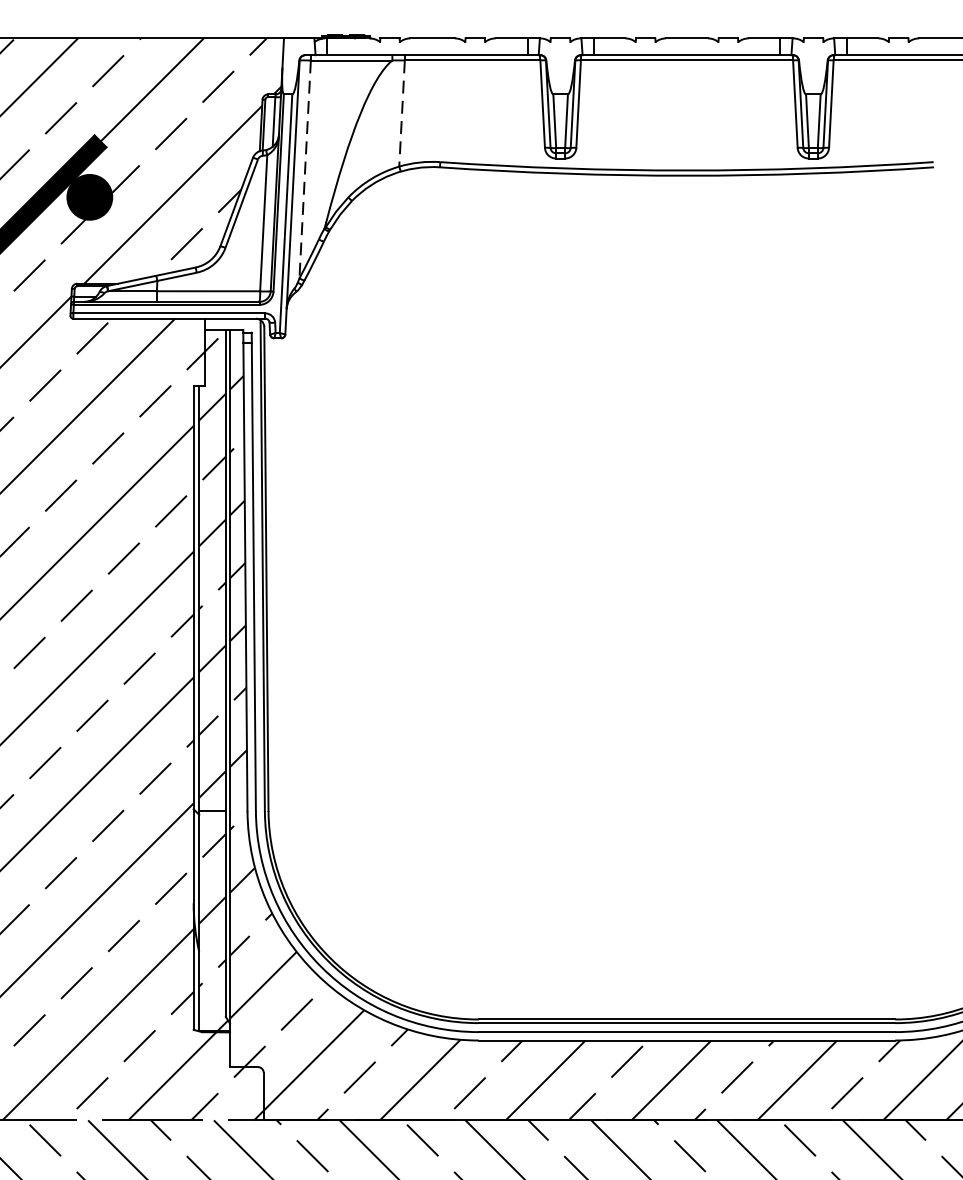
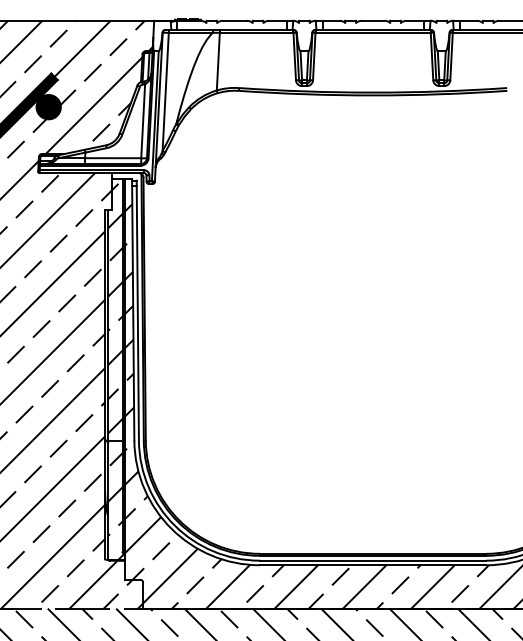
line: (402, 113) -> (218, 61), dashed -> solid
line: (304, 170) -> (165, 92), dashed -> solid

